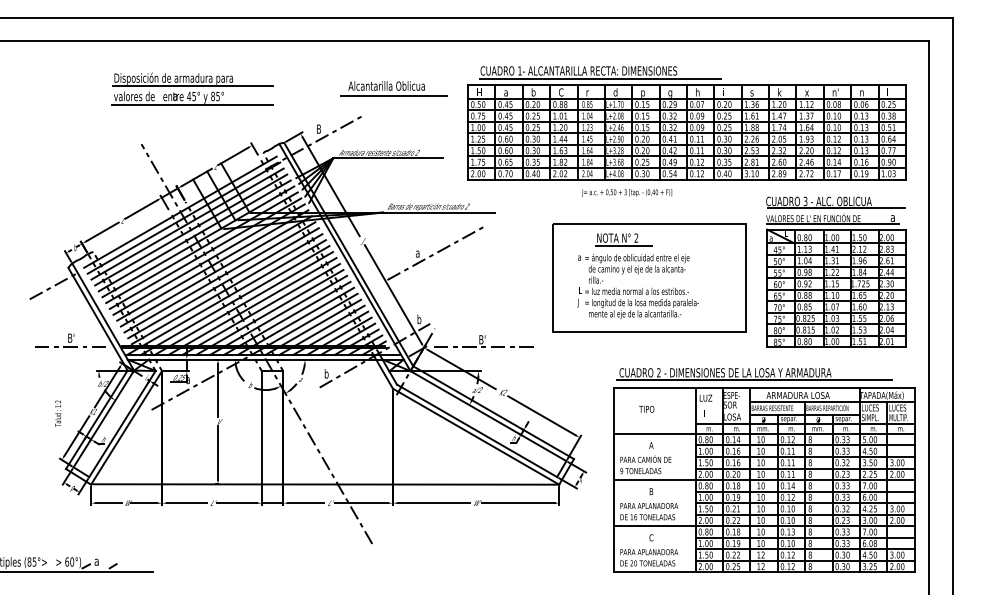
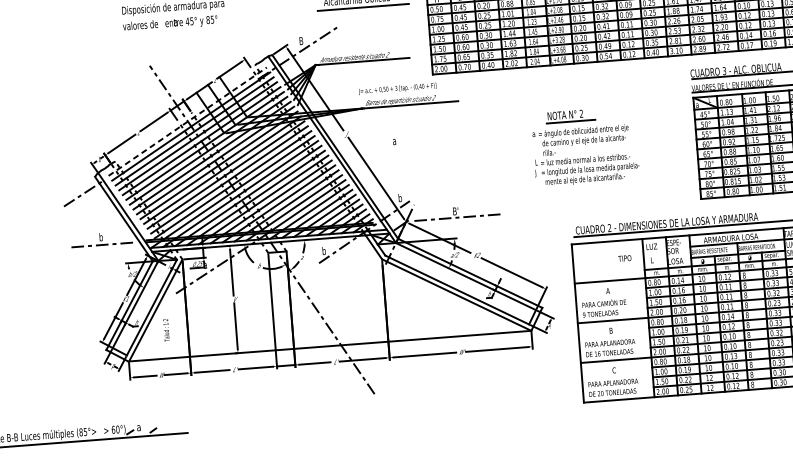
line: (192, 86) -> (189, 12), removed
line: (191, 105) -> (190, 29), removed
text: (627, 192) -> (397, 88), moved
line: (180, 212) -> (187, 121), solid -> dashed
line: (435, 253) -> (409, 140), removed
part: (649, 277) -> (595, 146), removed
text: (71, 337) -> (102, 236), B' -> b
text: (646, 408) -> (624, 257), moved
text: (58, 413) -> (166, 330), moved

